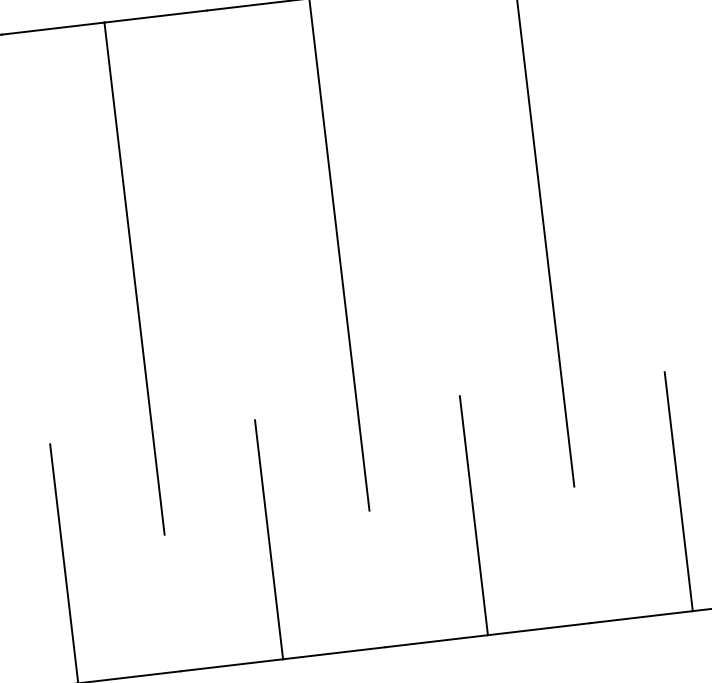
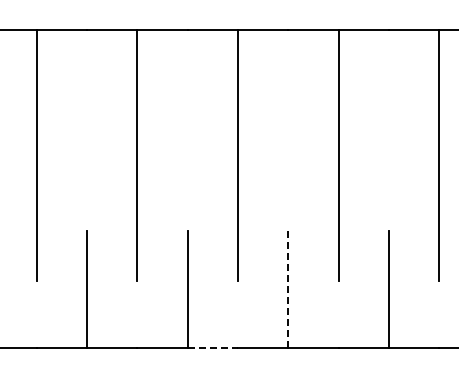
line: (679, 491) -> (288, 289), solid -> dashed
line: (540, 629) -> (213, 348), solid -> dashed

